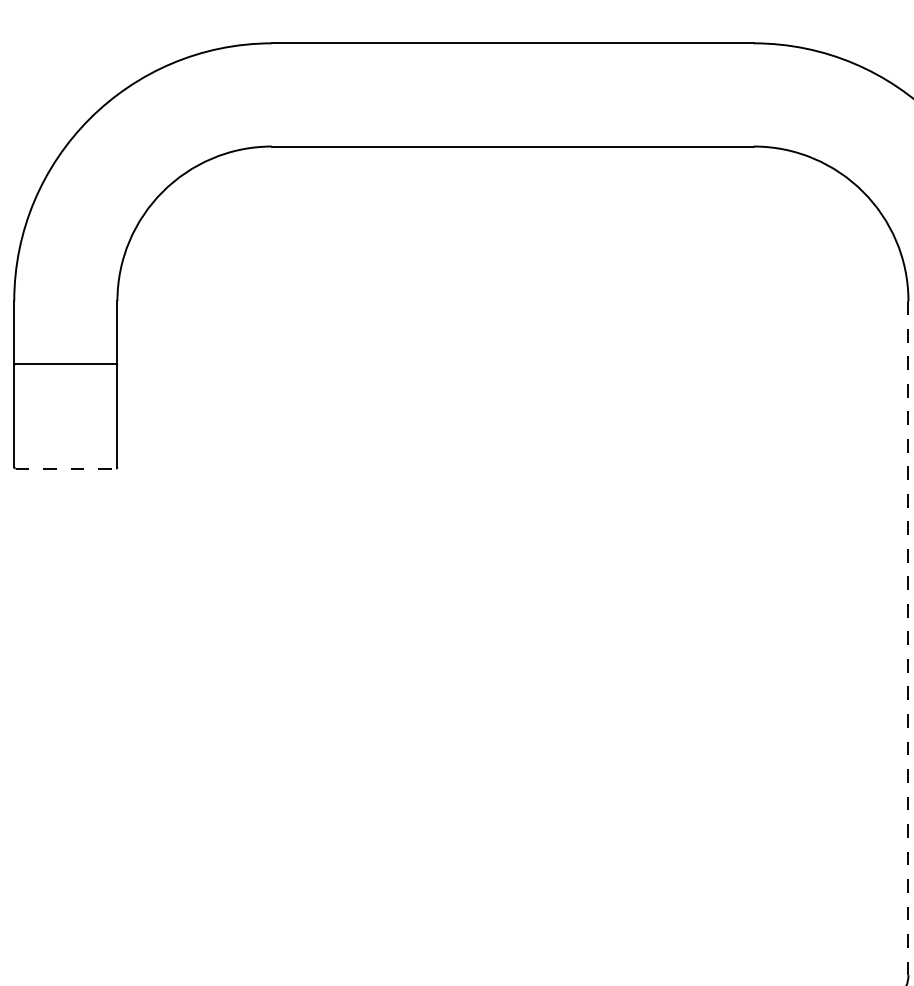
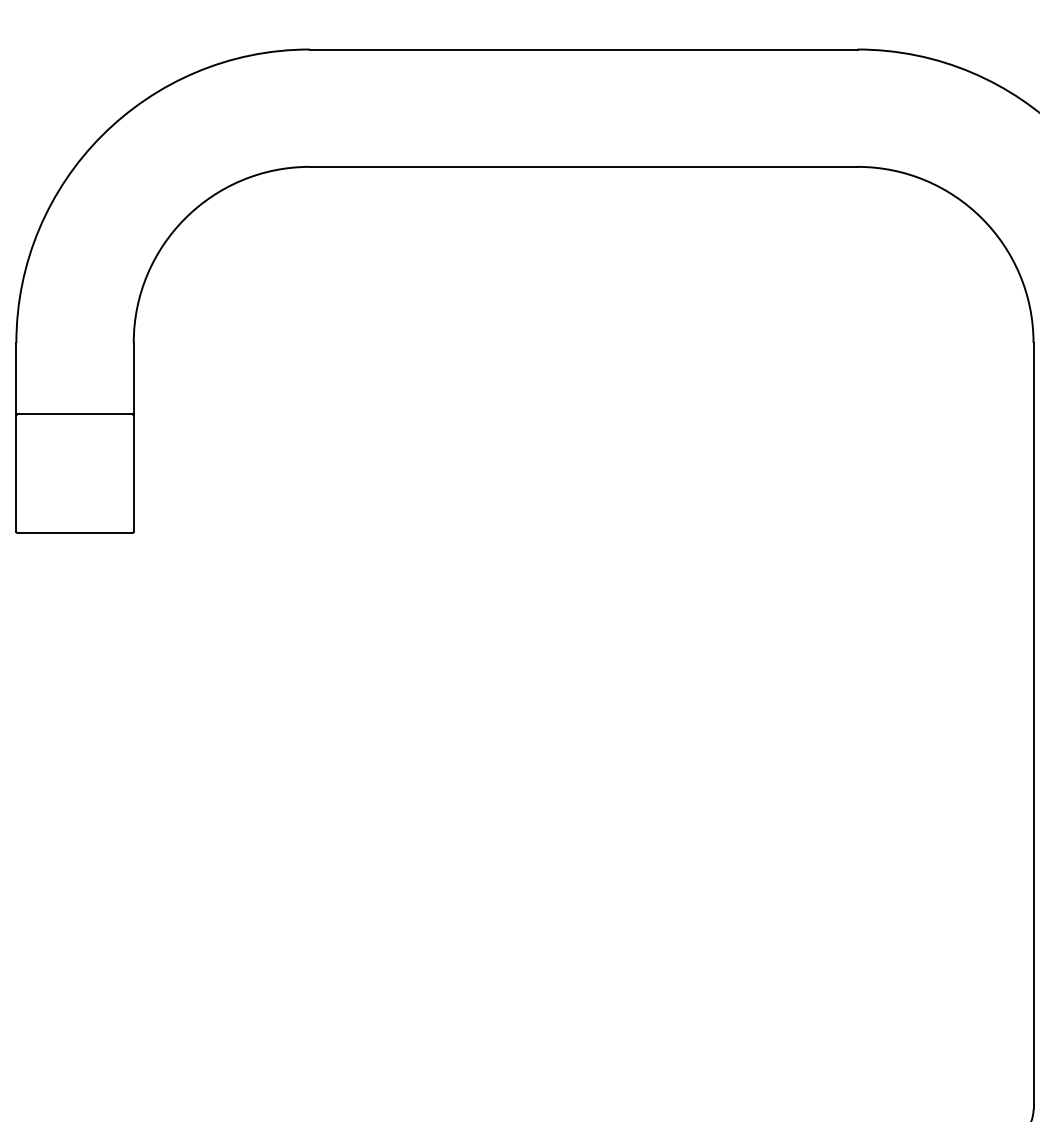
line: (66, 468) -> (75, 533), dashed -> solid
line: (908, 638) -> (1033, 726), dashed -> solid

